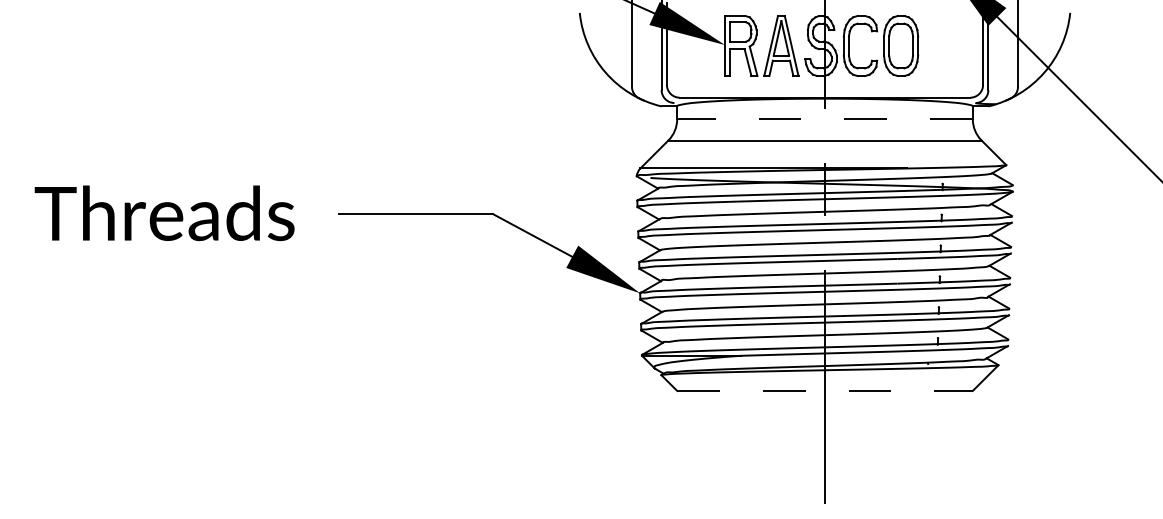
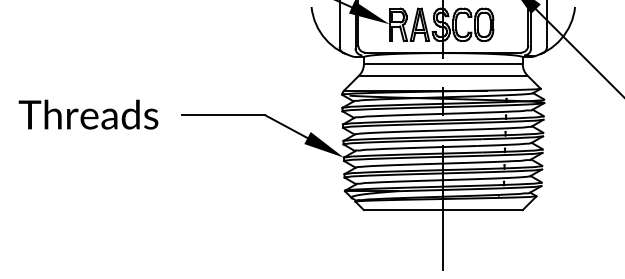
line: (823, 119) -> (442, 64), dashed -> solid
line: (825, 391) -> (443, 210), dashed -> solid

